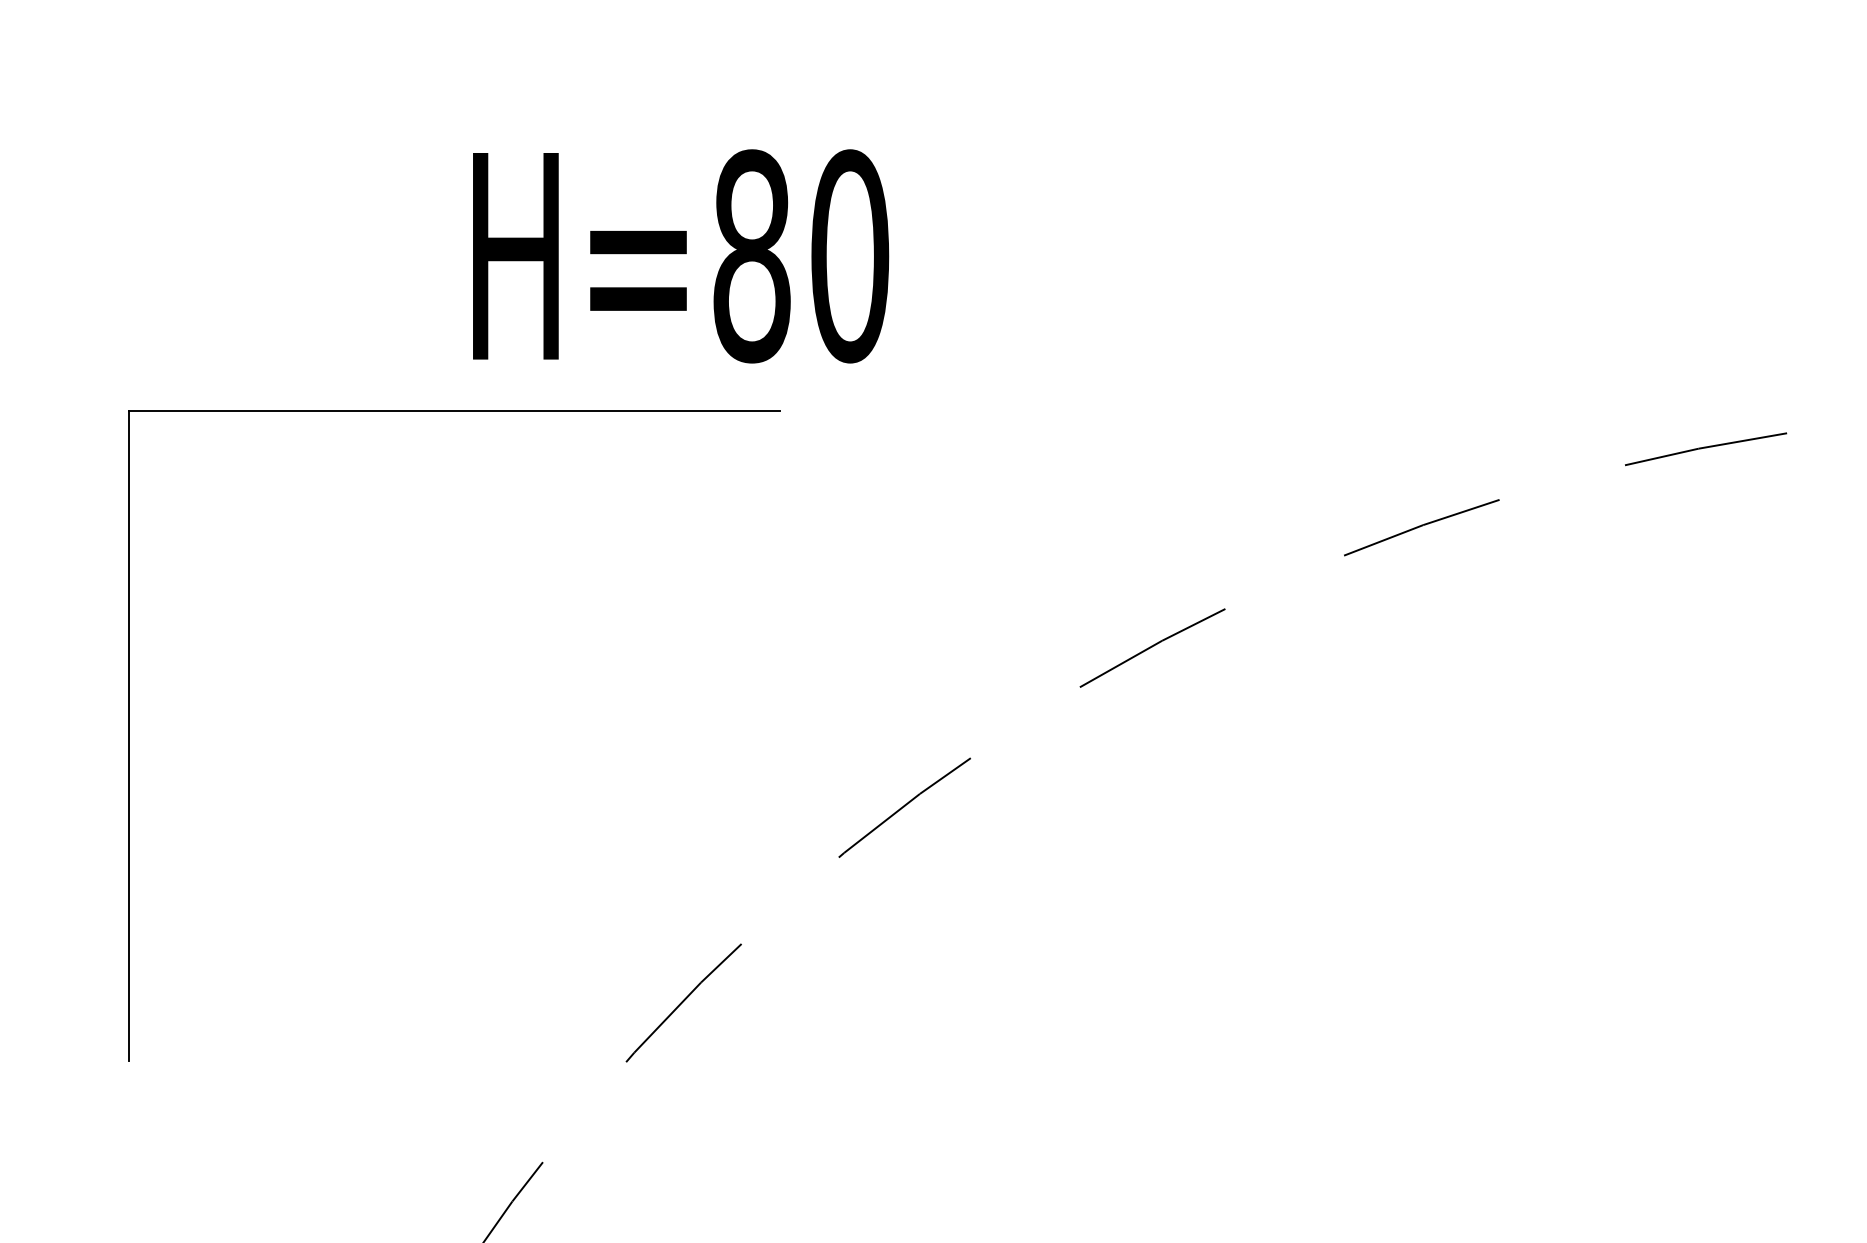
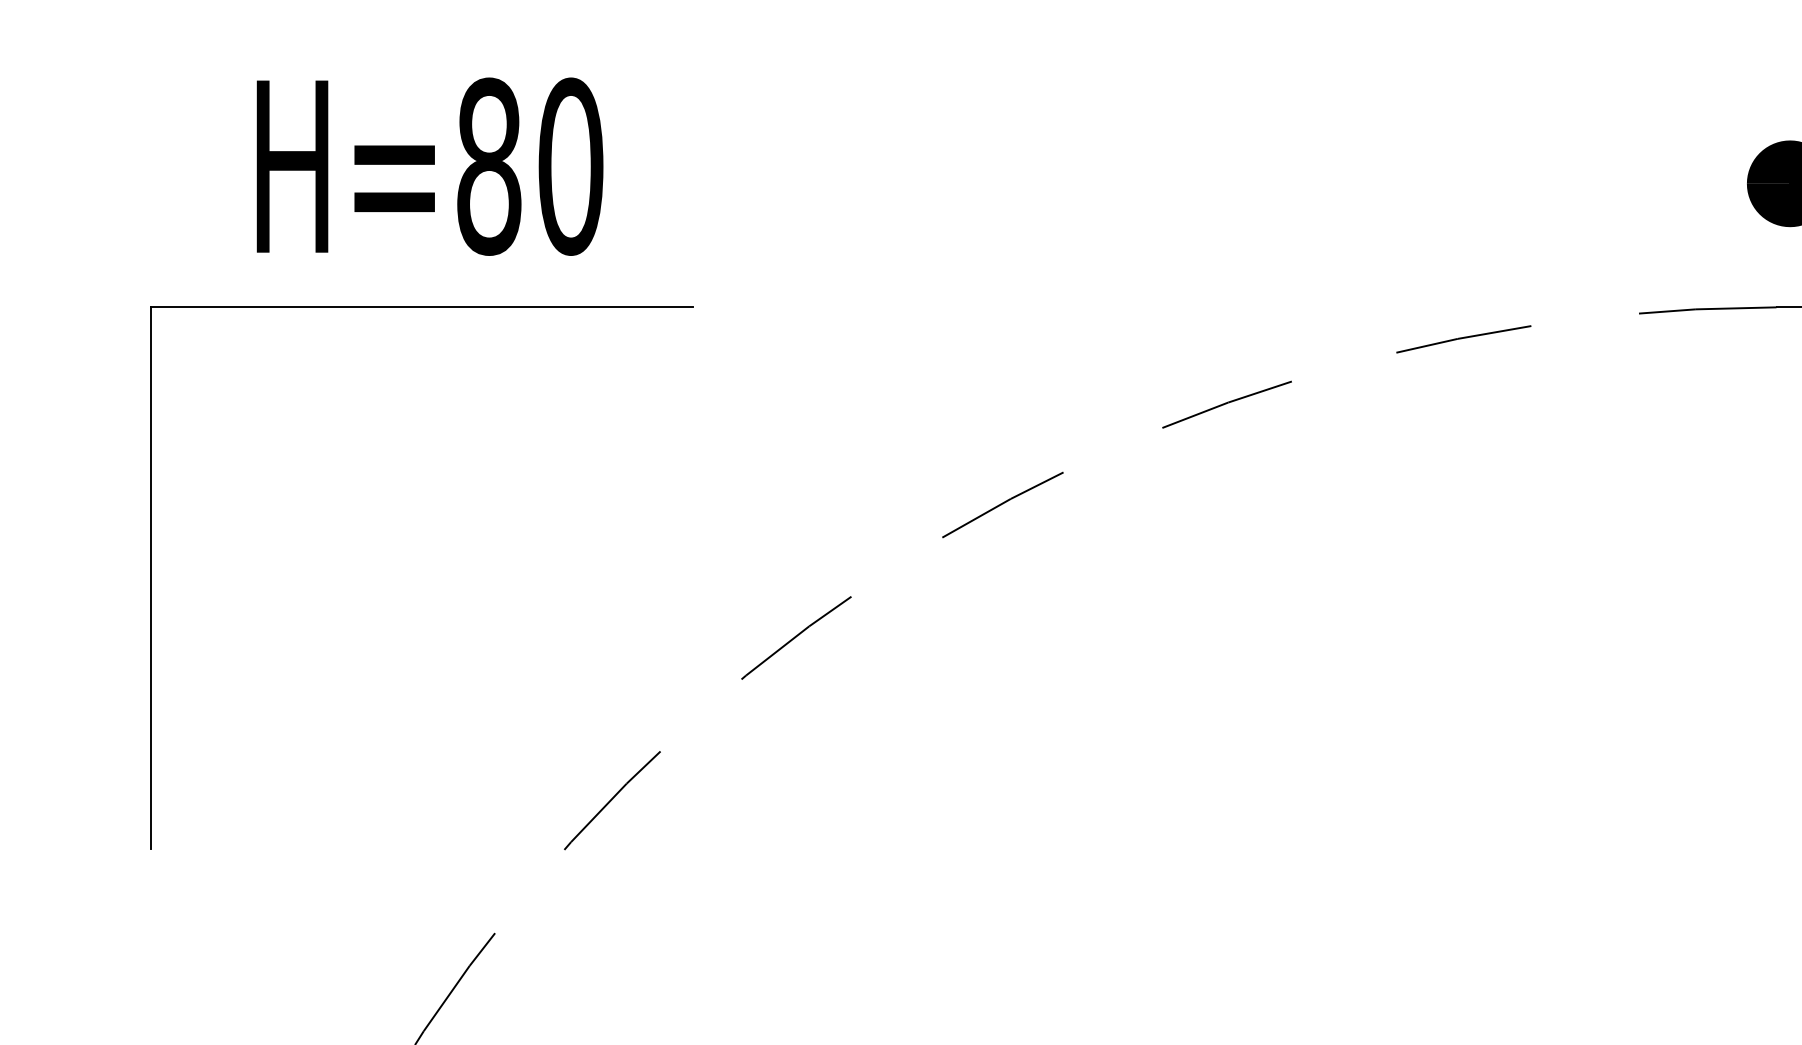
text: (680, 256) -> (429, 166), moved

